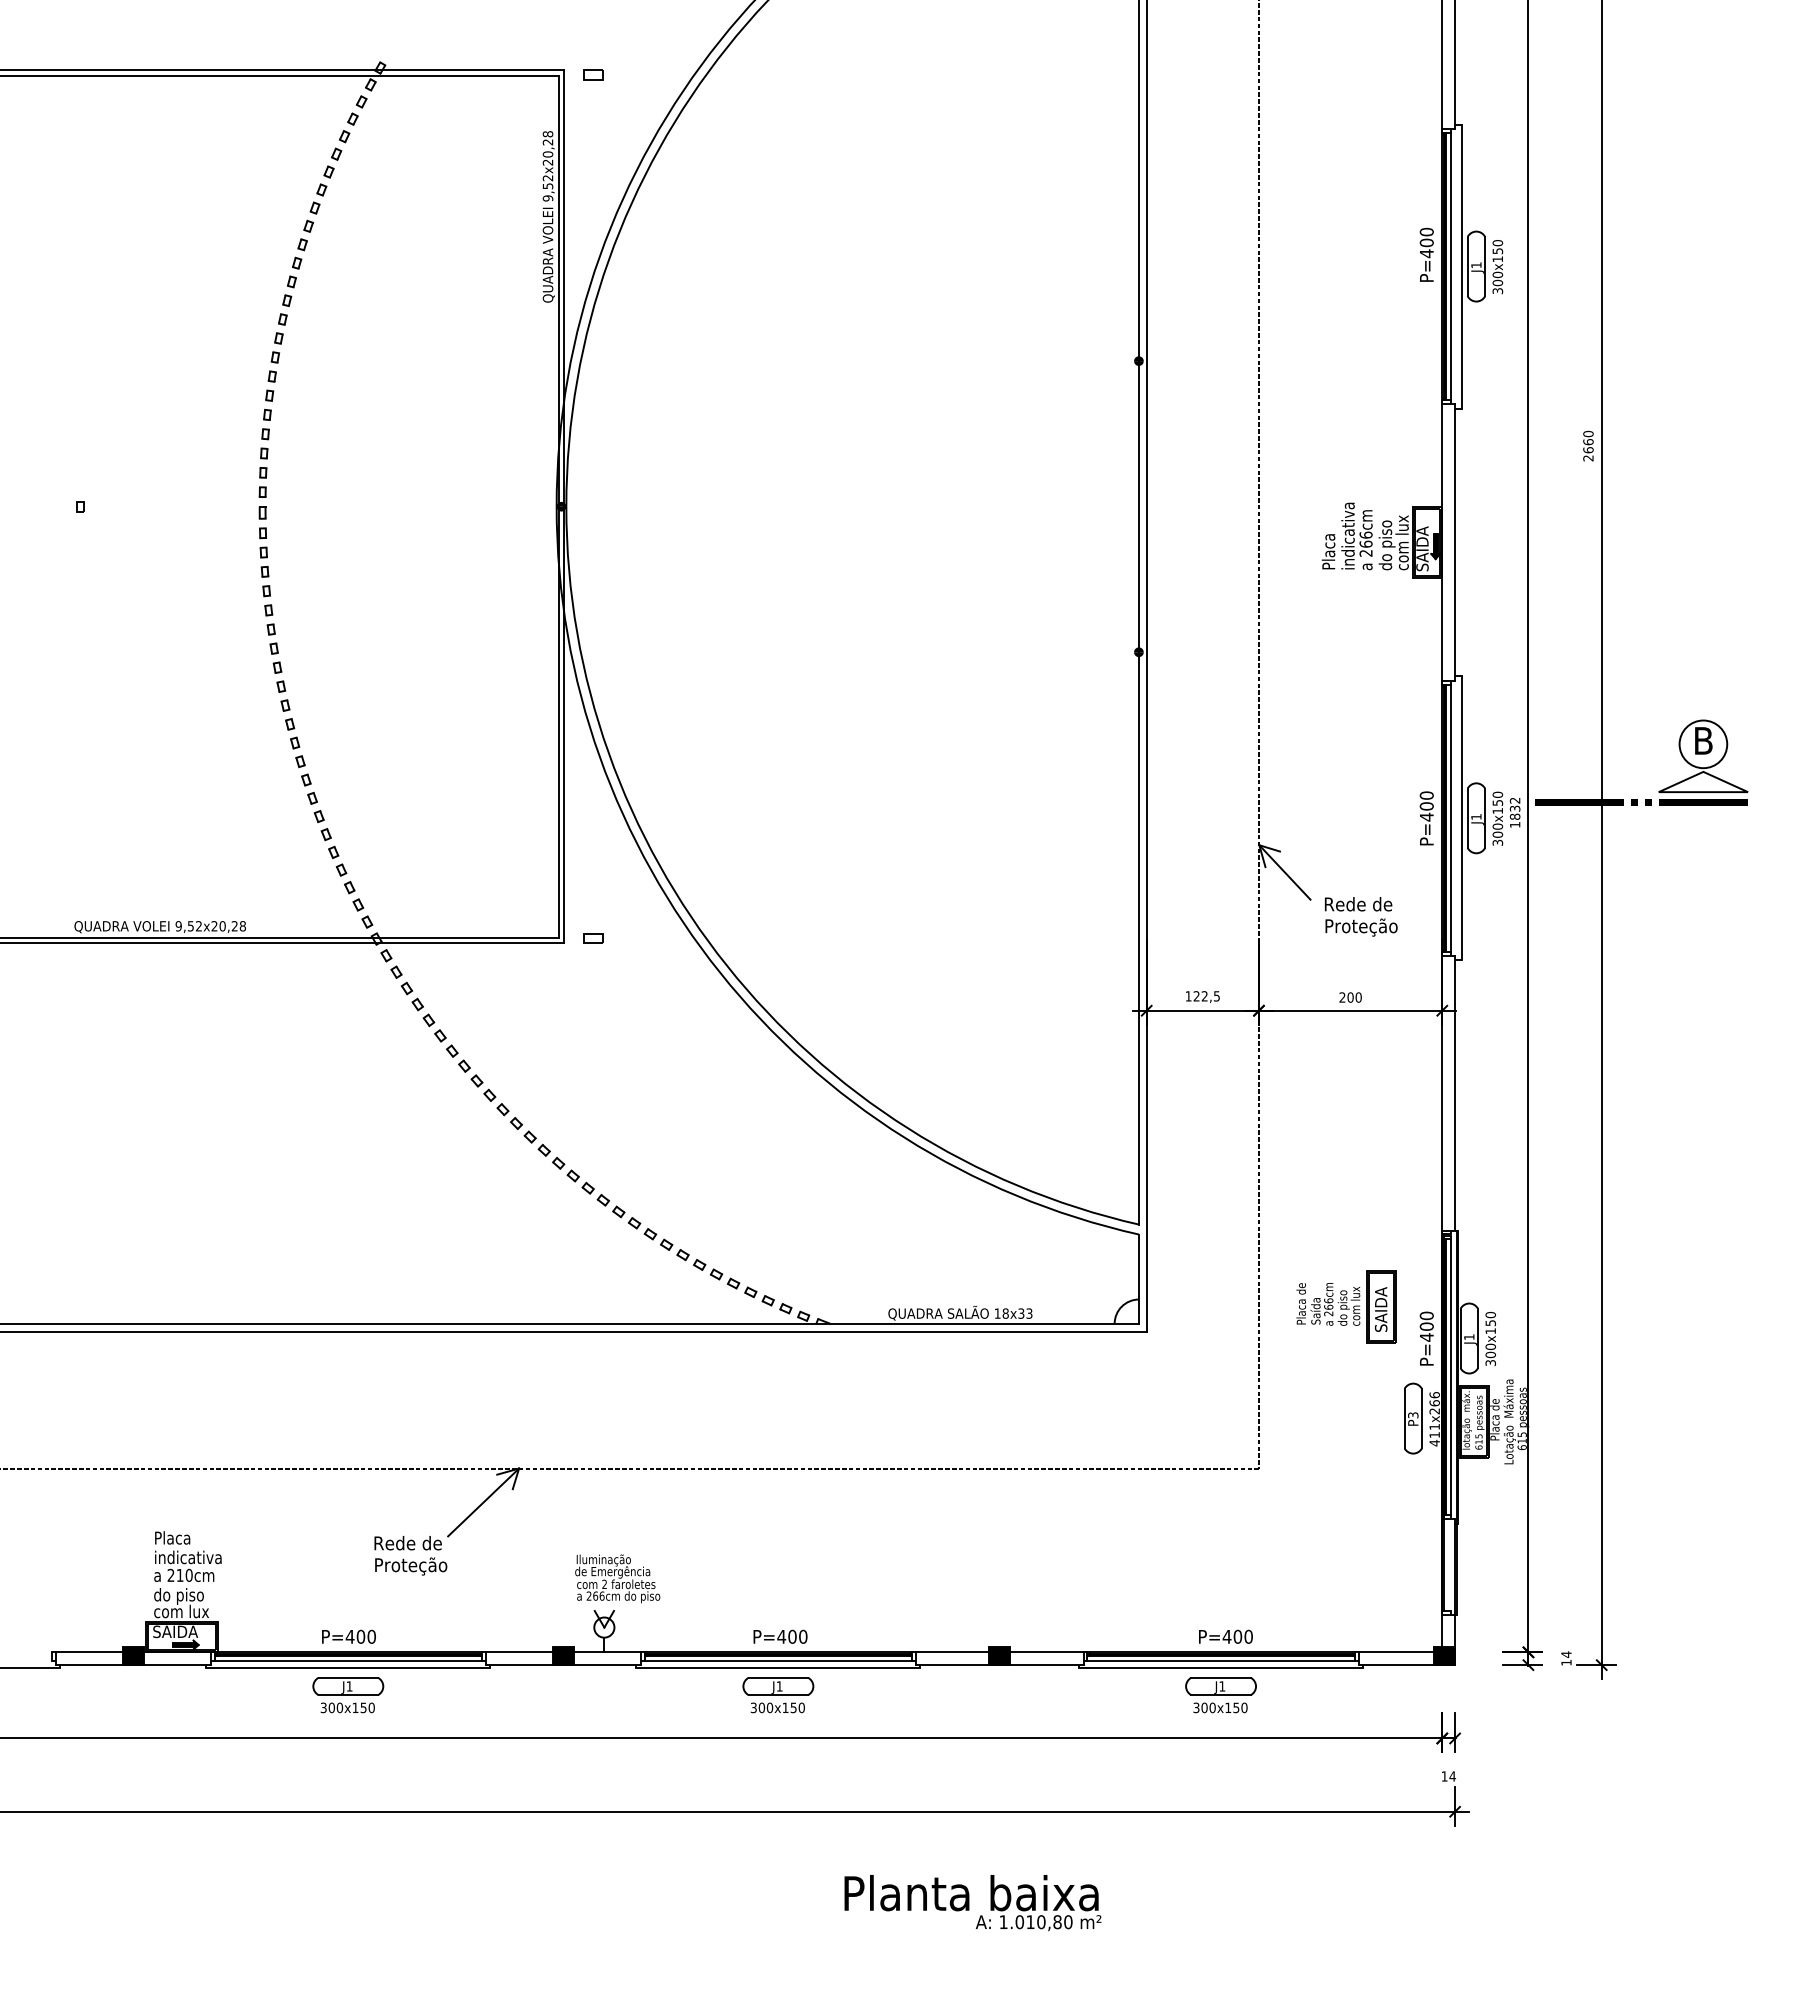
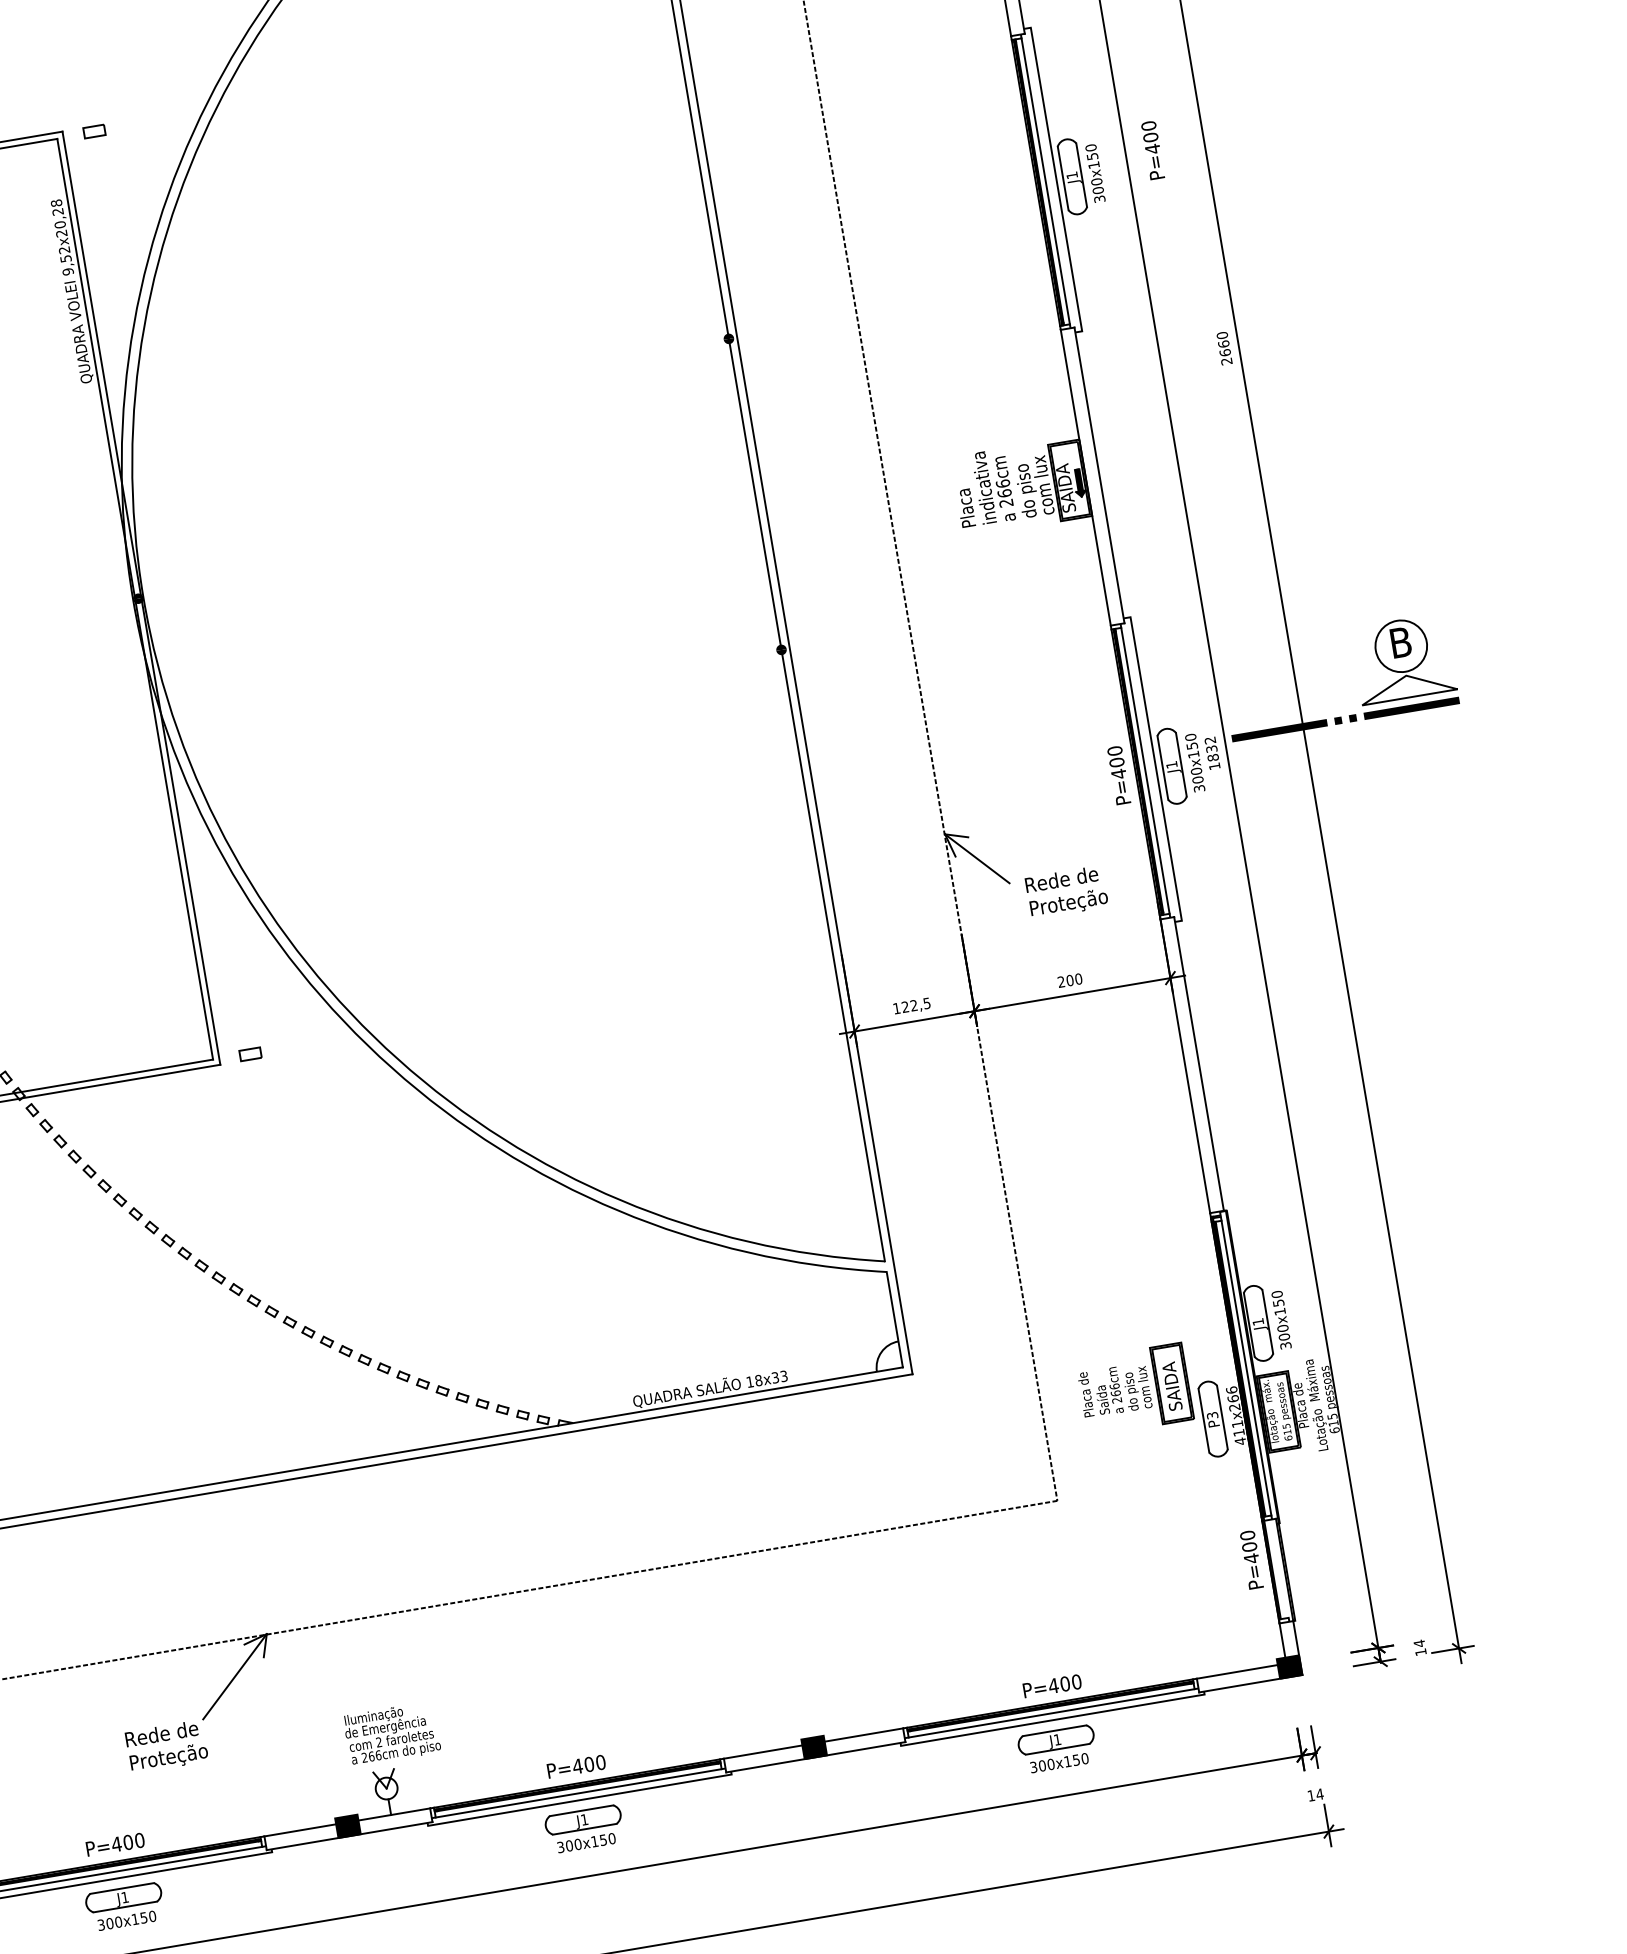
text: (1426, 254) -> (1152, 150), moved
part: (1346, 1306) -> (1134, 1389), moved
text: (1426, 1338) -> (1251, 1559), moved

